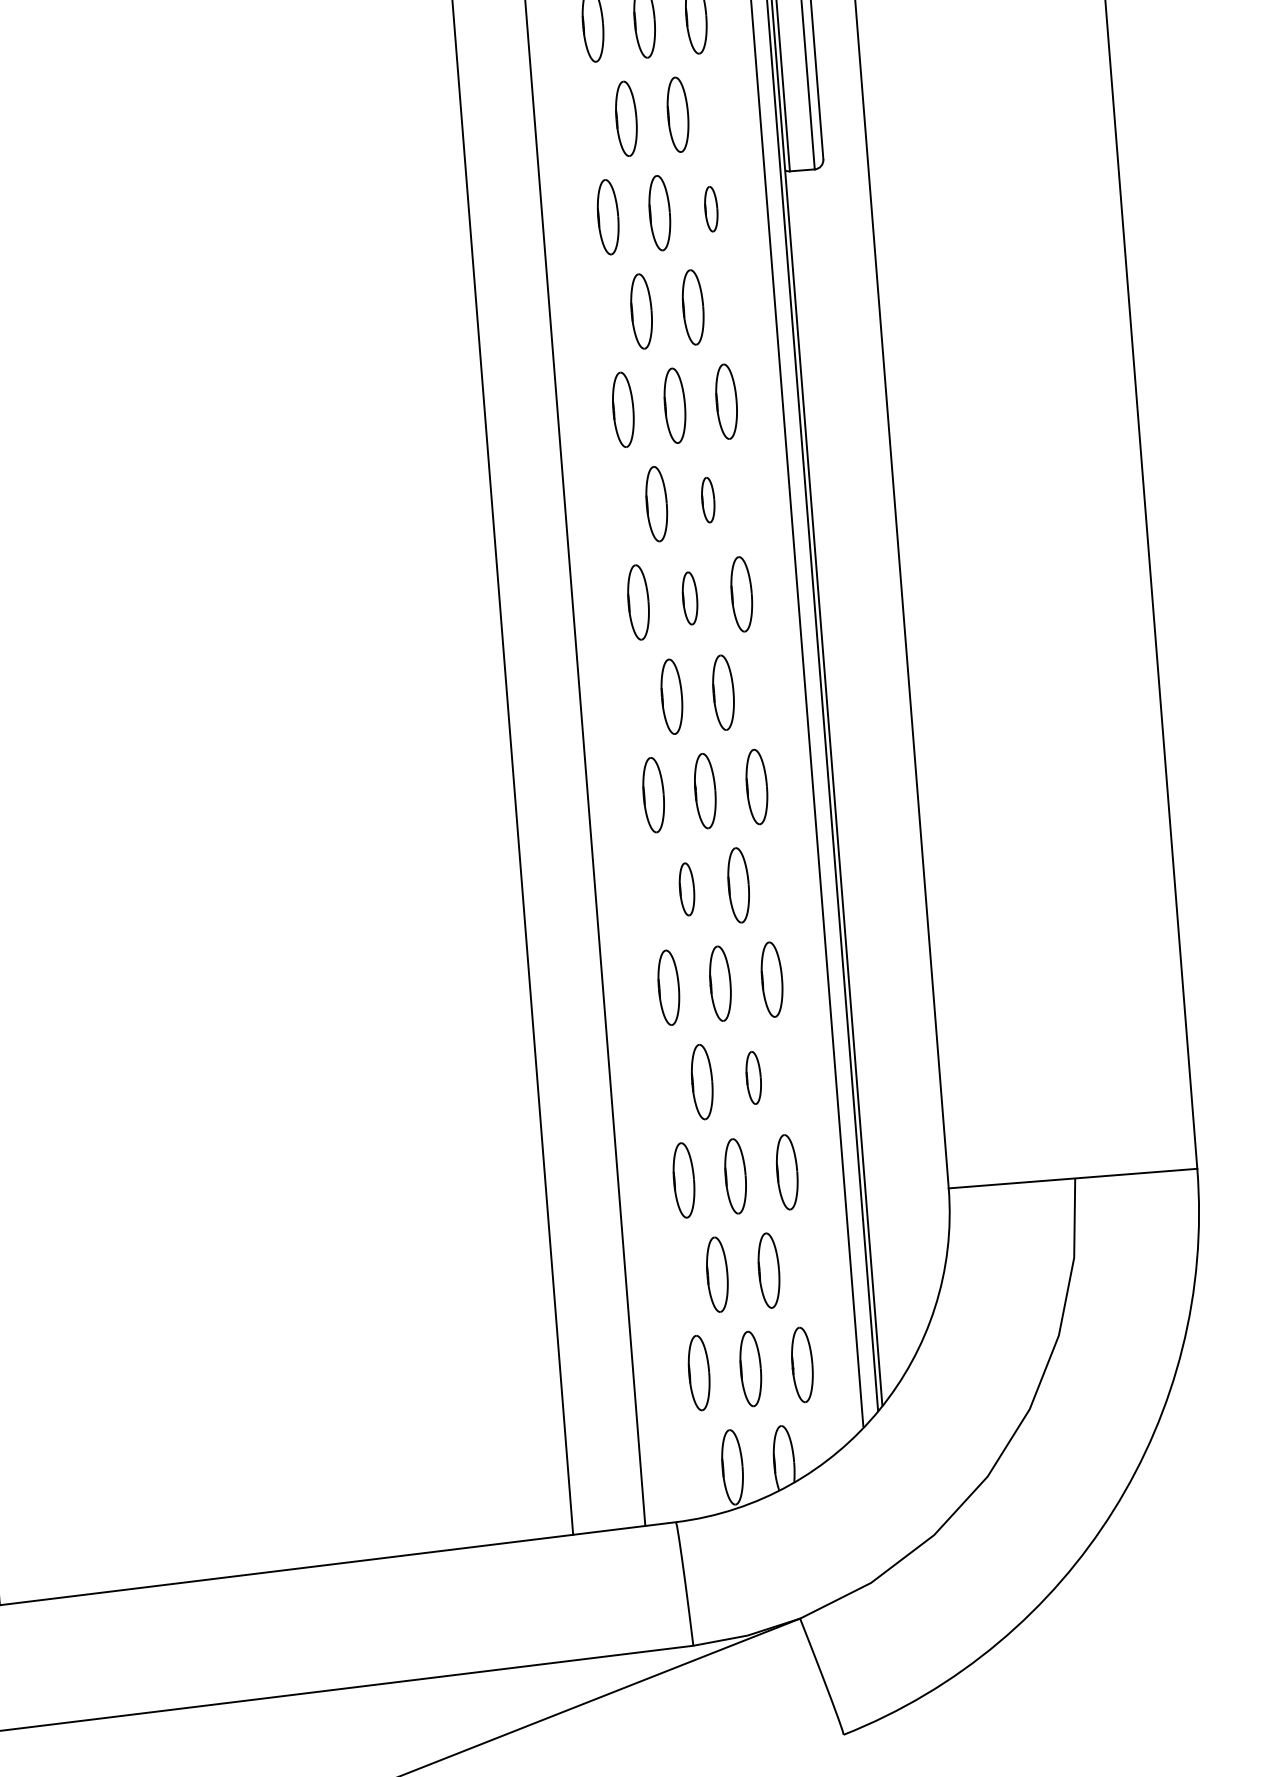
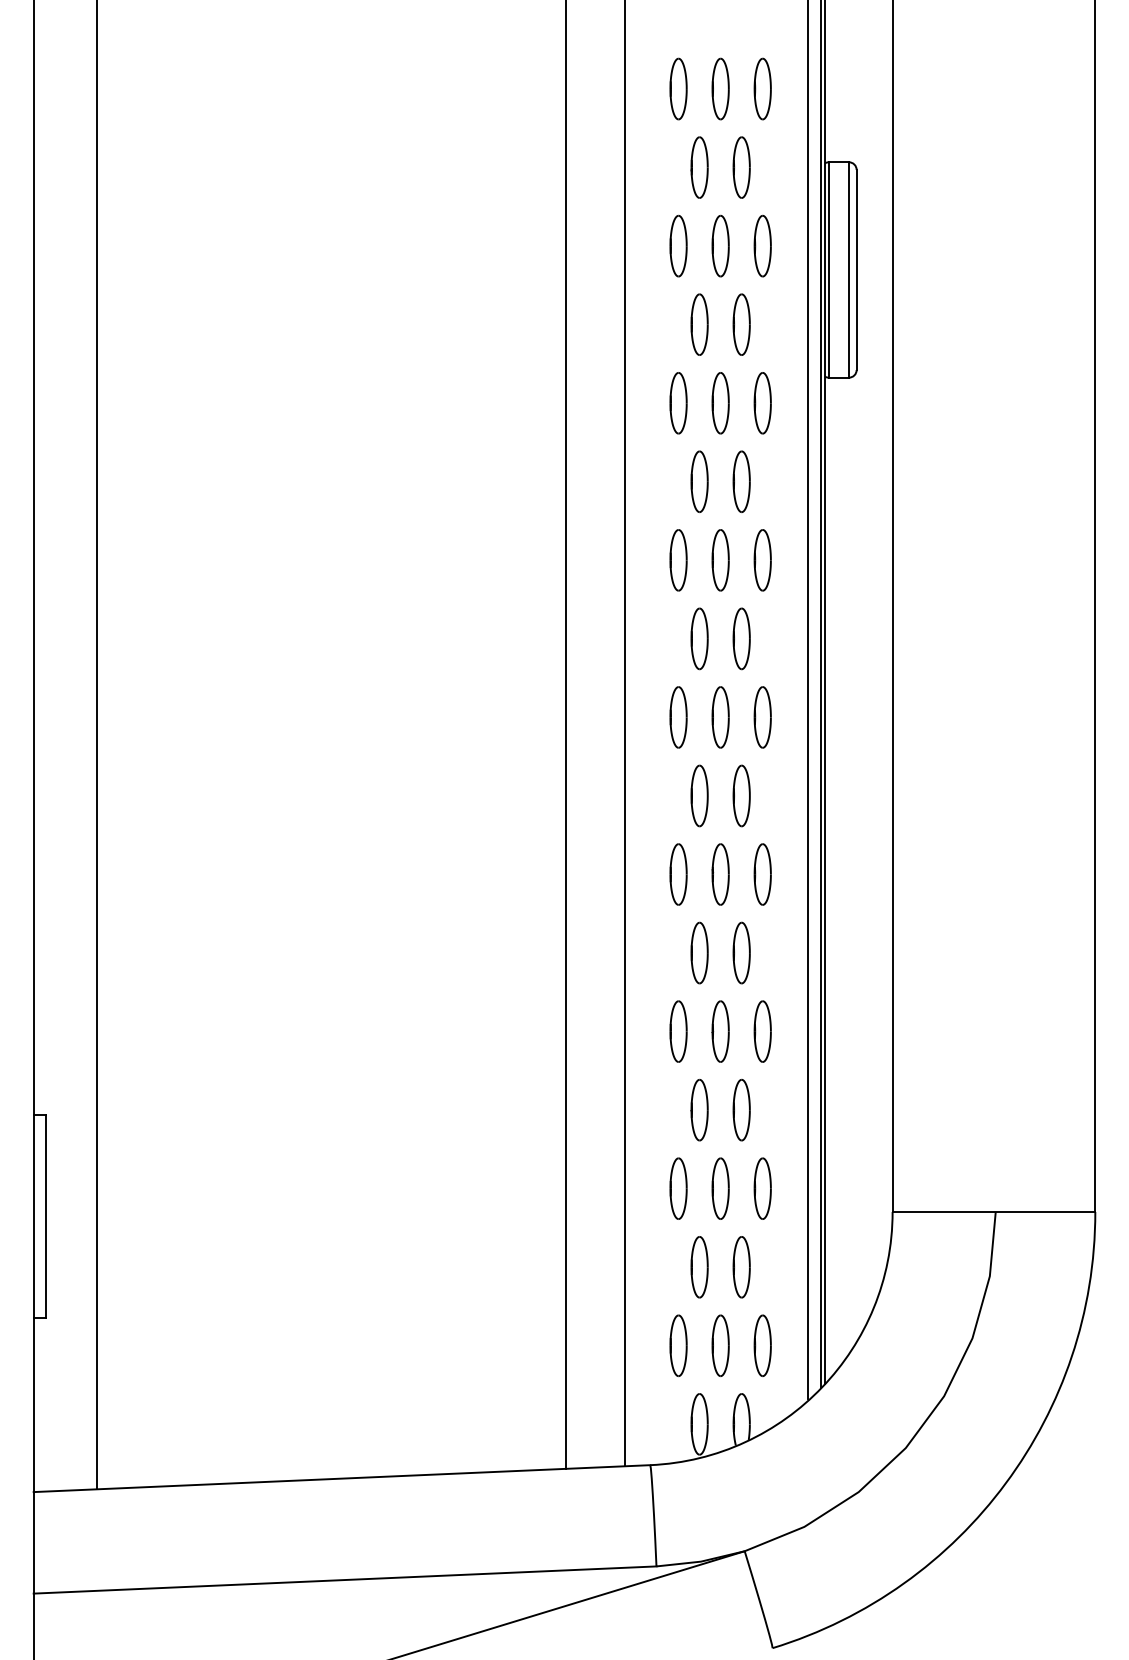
part: (711, 209) -> (762, 403), size x1.67
part: (708, 499) -> (741, 638), size x1.67
part: (689, 598) -> (720, 717), size x1.43
part: (686, 888) -> (699, 952), size x1.43
part: (753, 1077) -> (741, 1109), size x1.43

